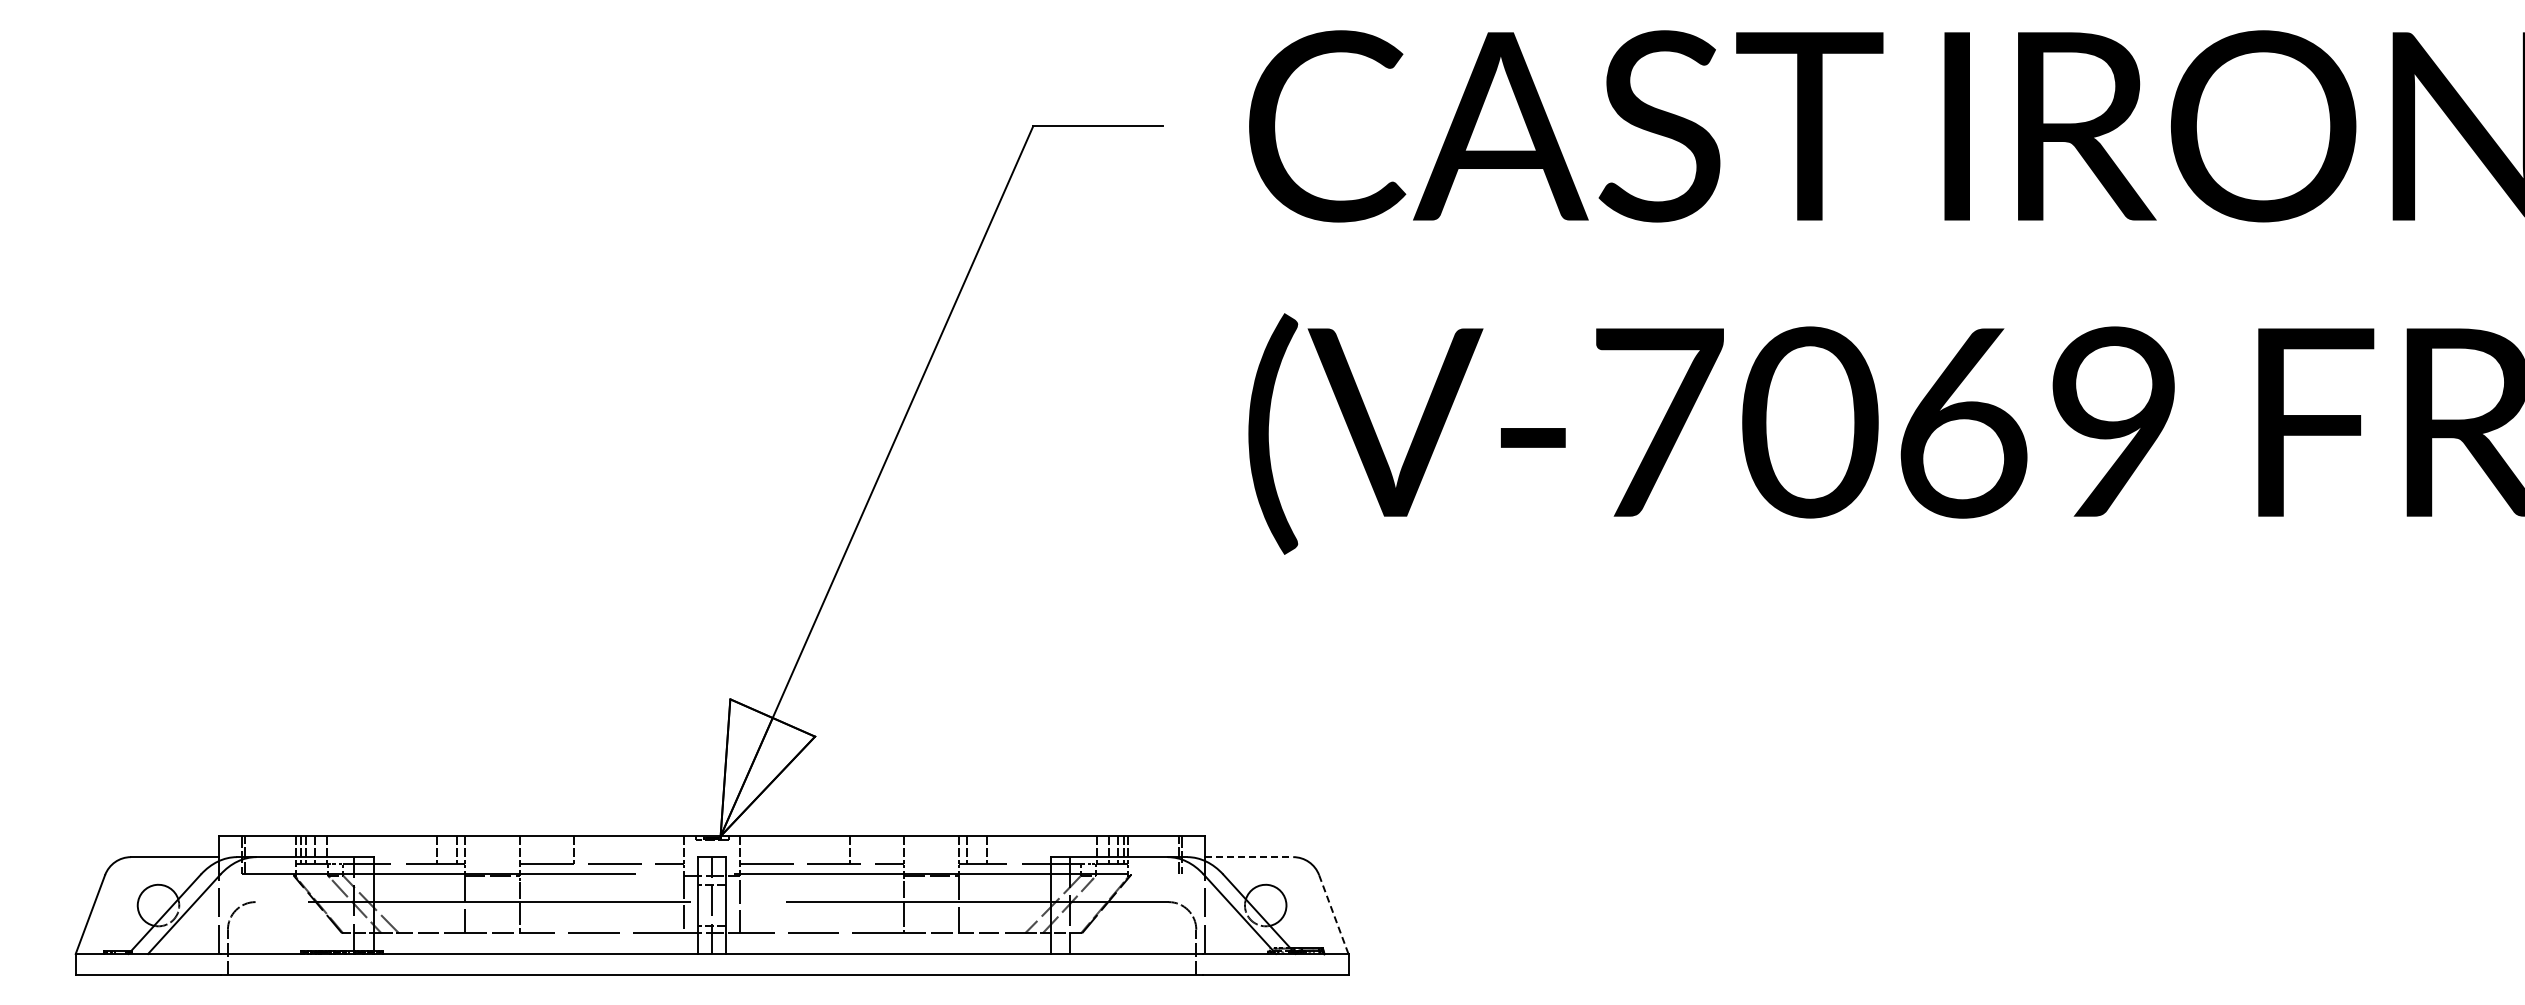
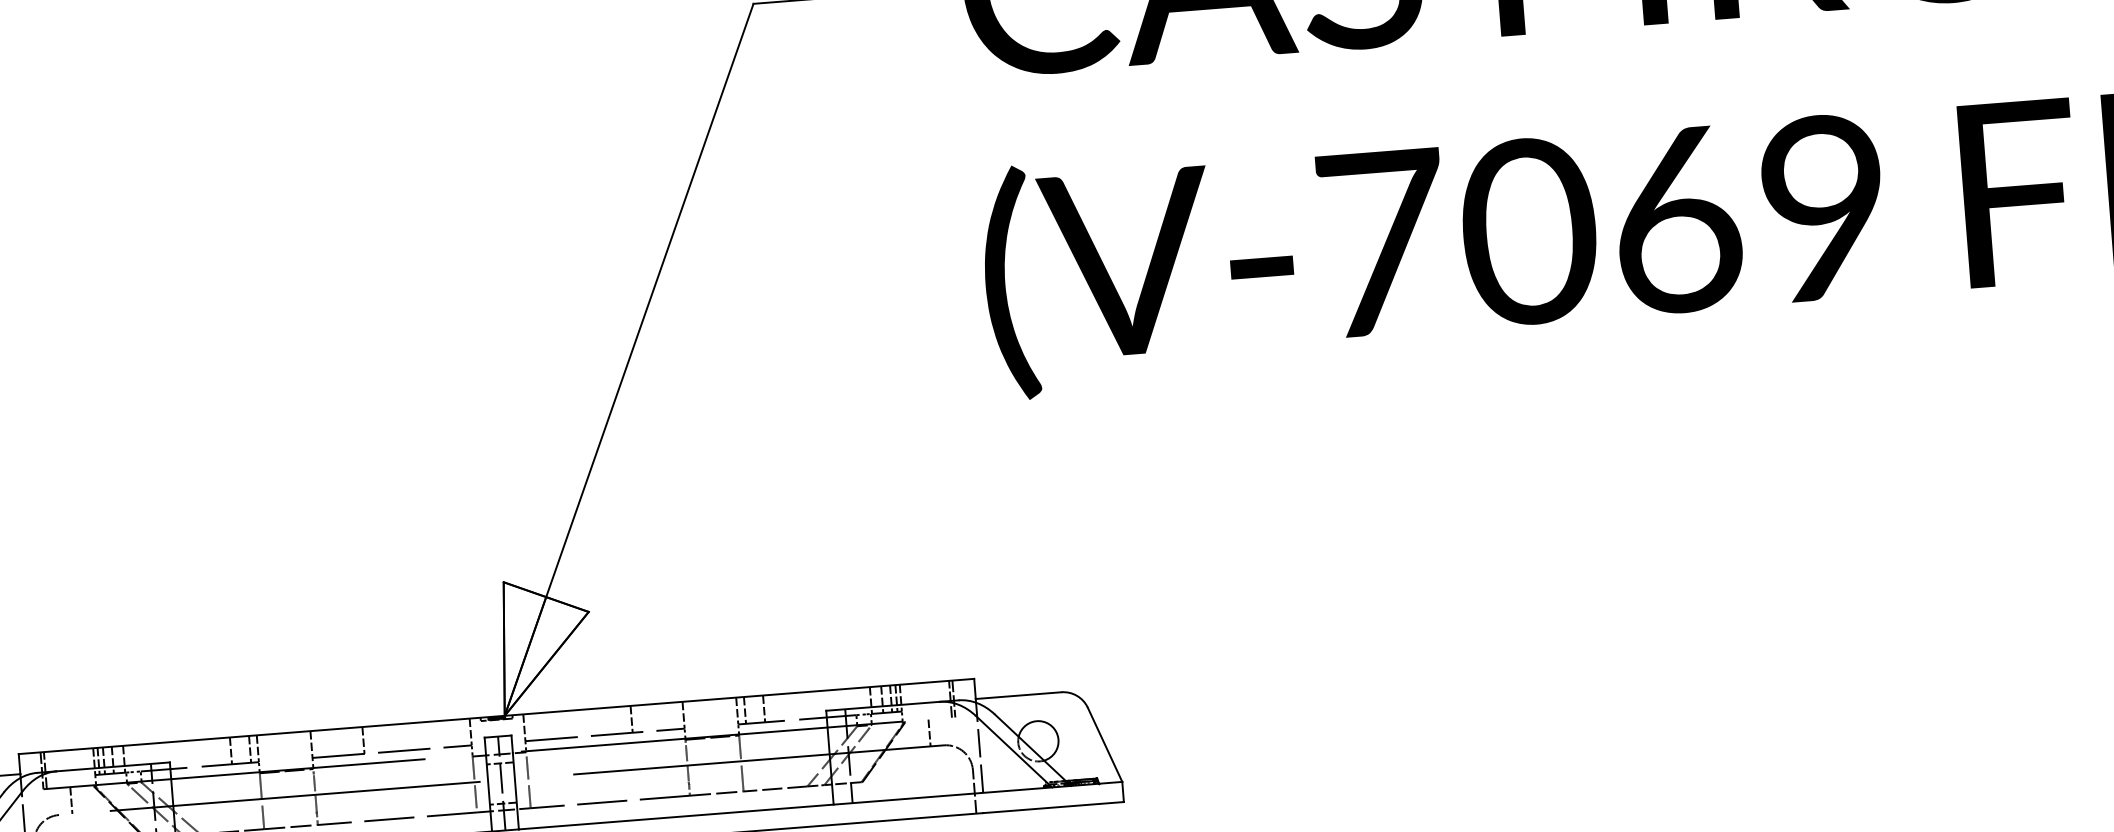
line: (1249, 857) -> (1018, 695), dashed -> solid
line: (269, 888) -> (71, 800), added
line: (1154, 888) -> (929, 733), added
line: (1333, 914) -> (1104, 744), dashed -> solid

